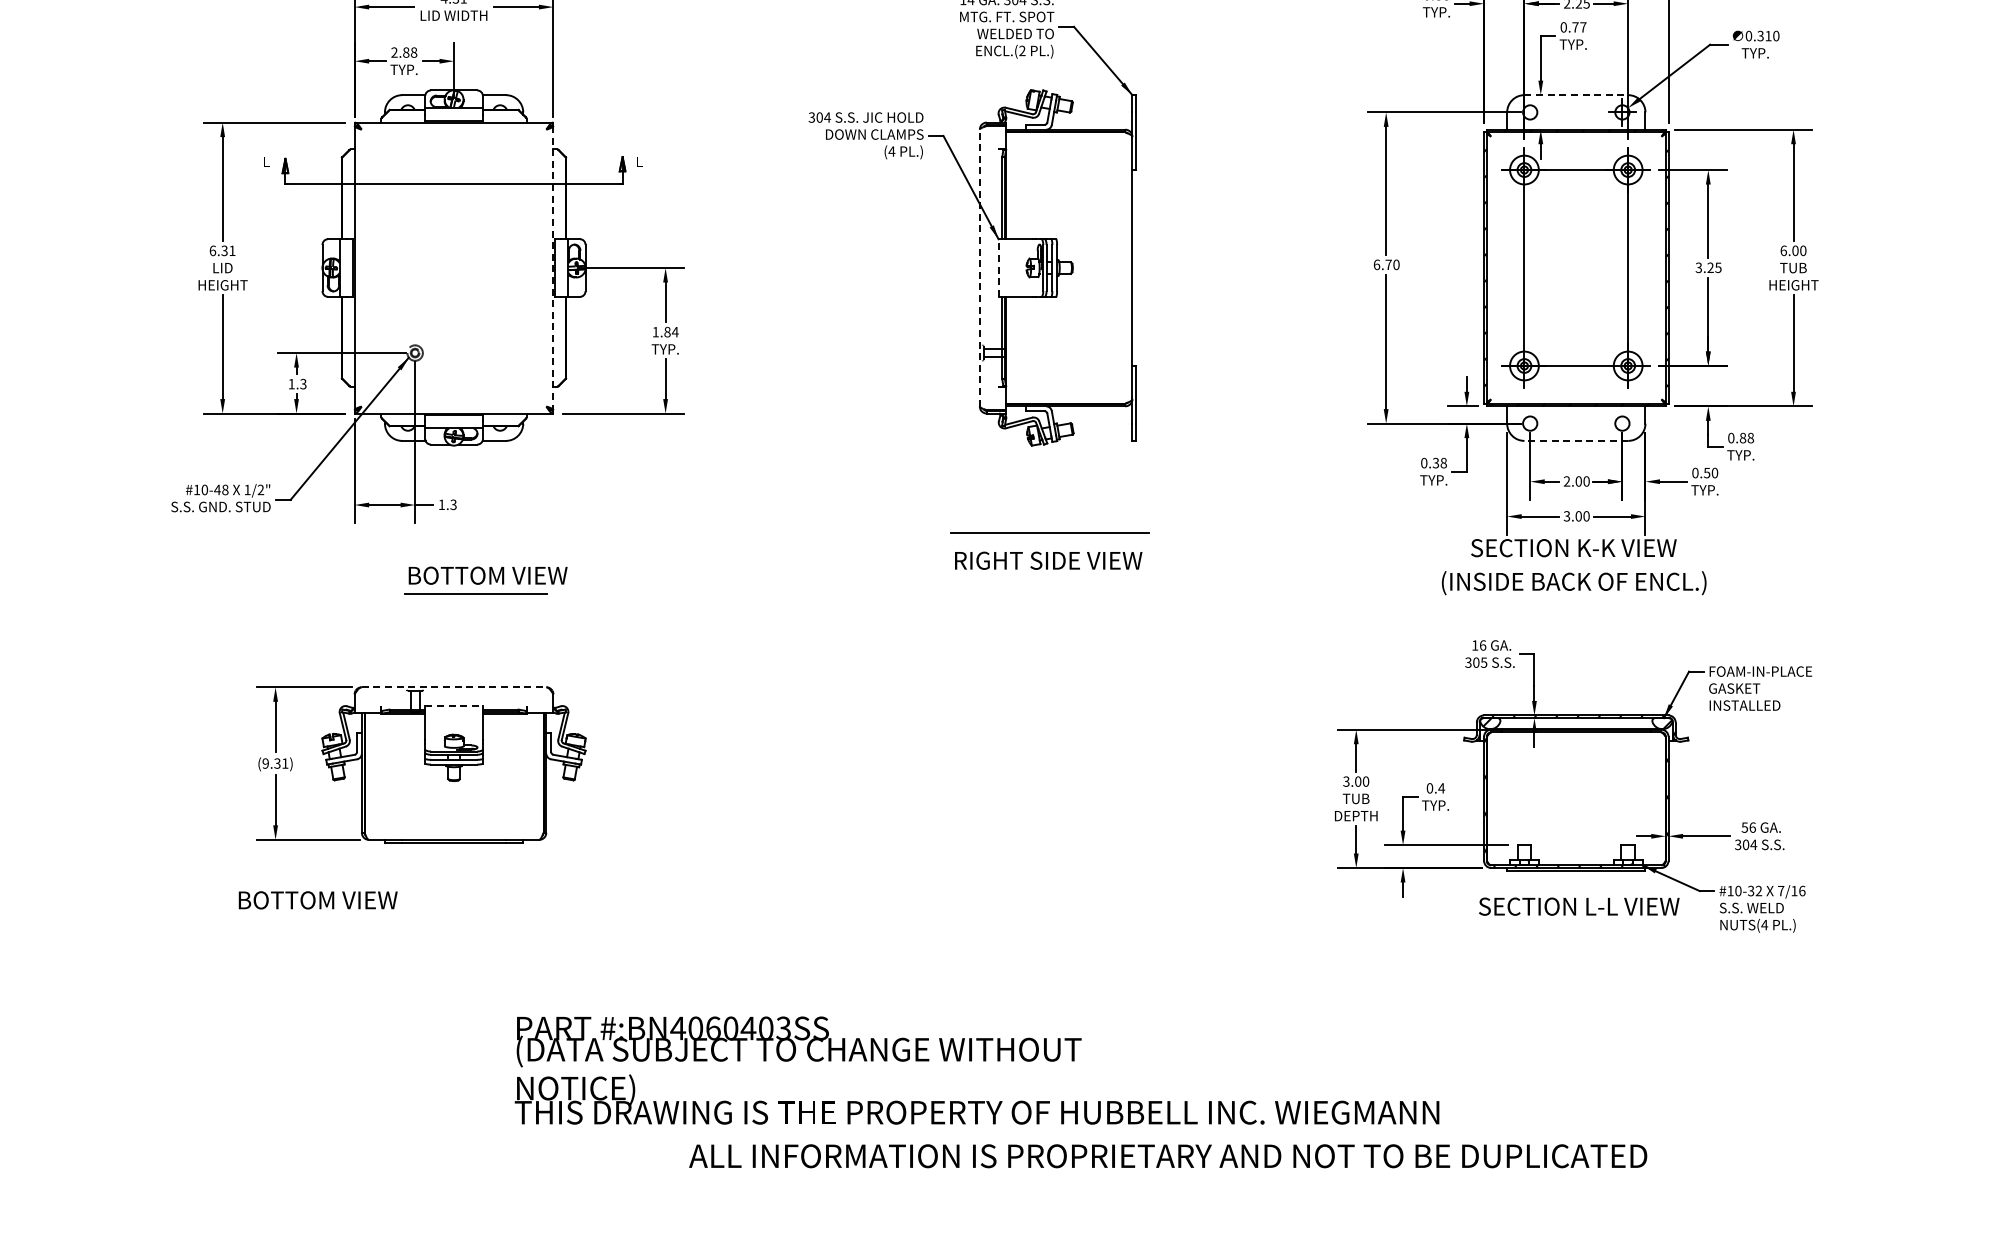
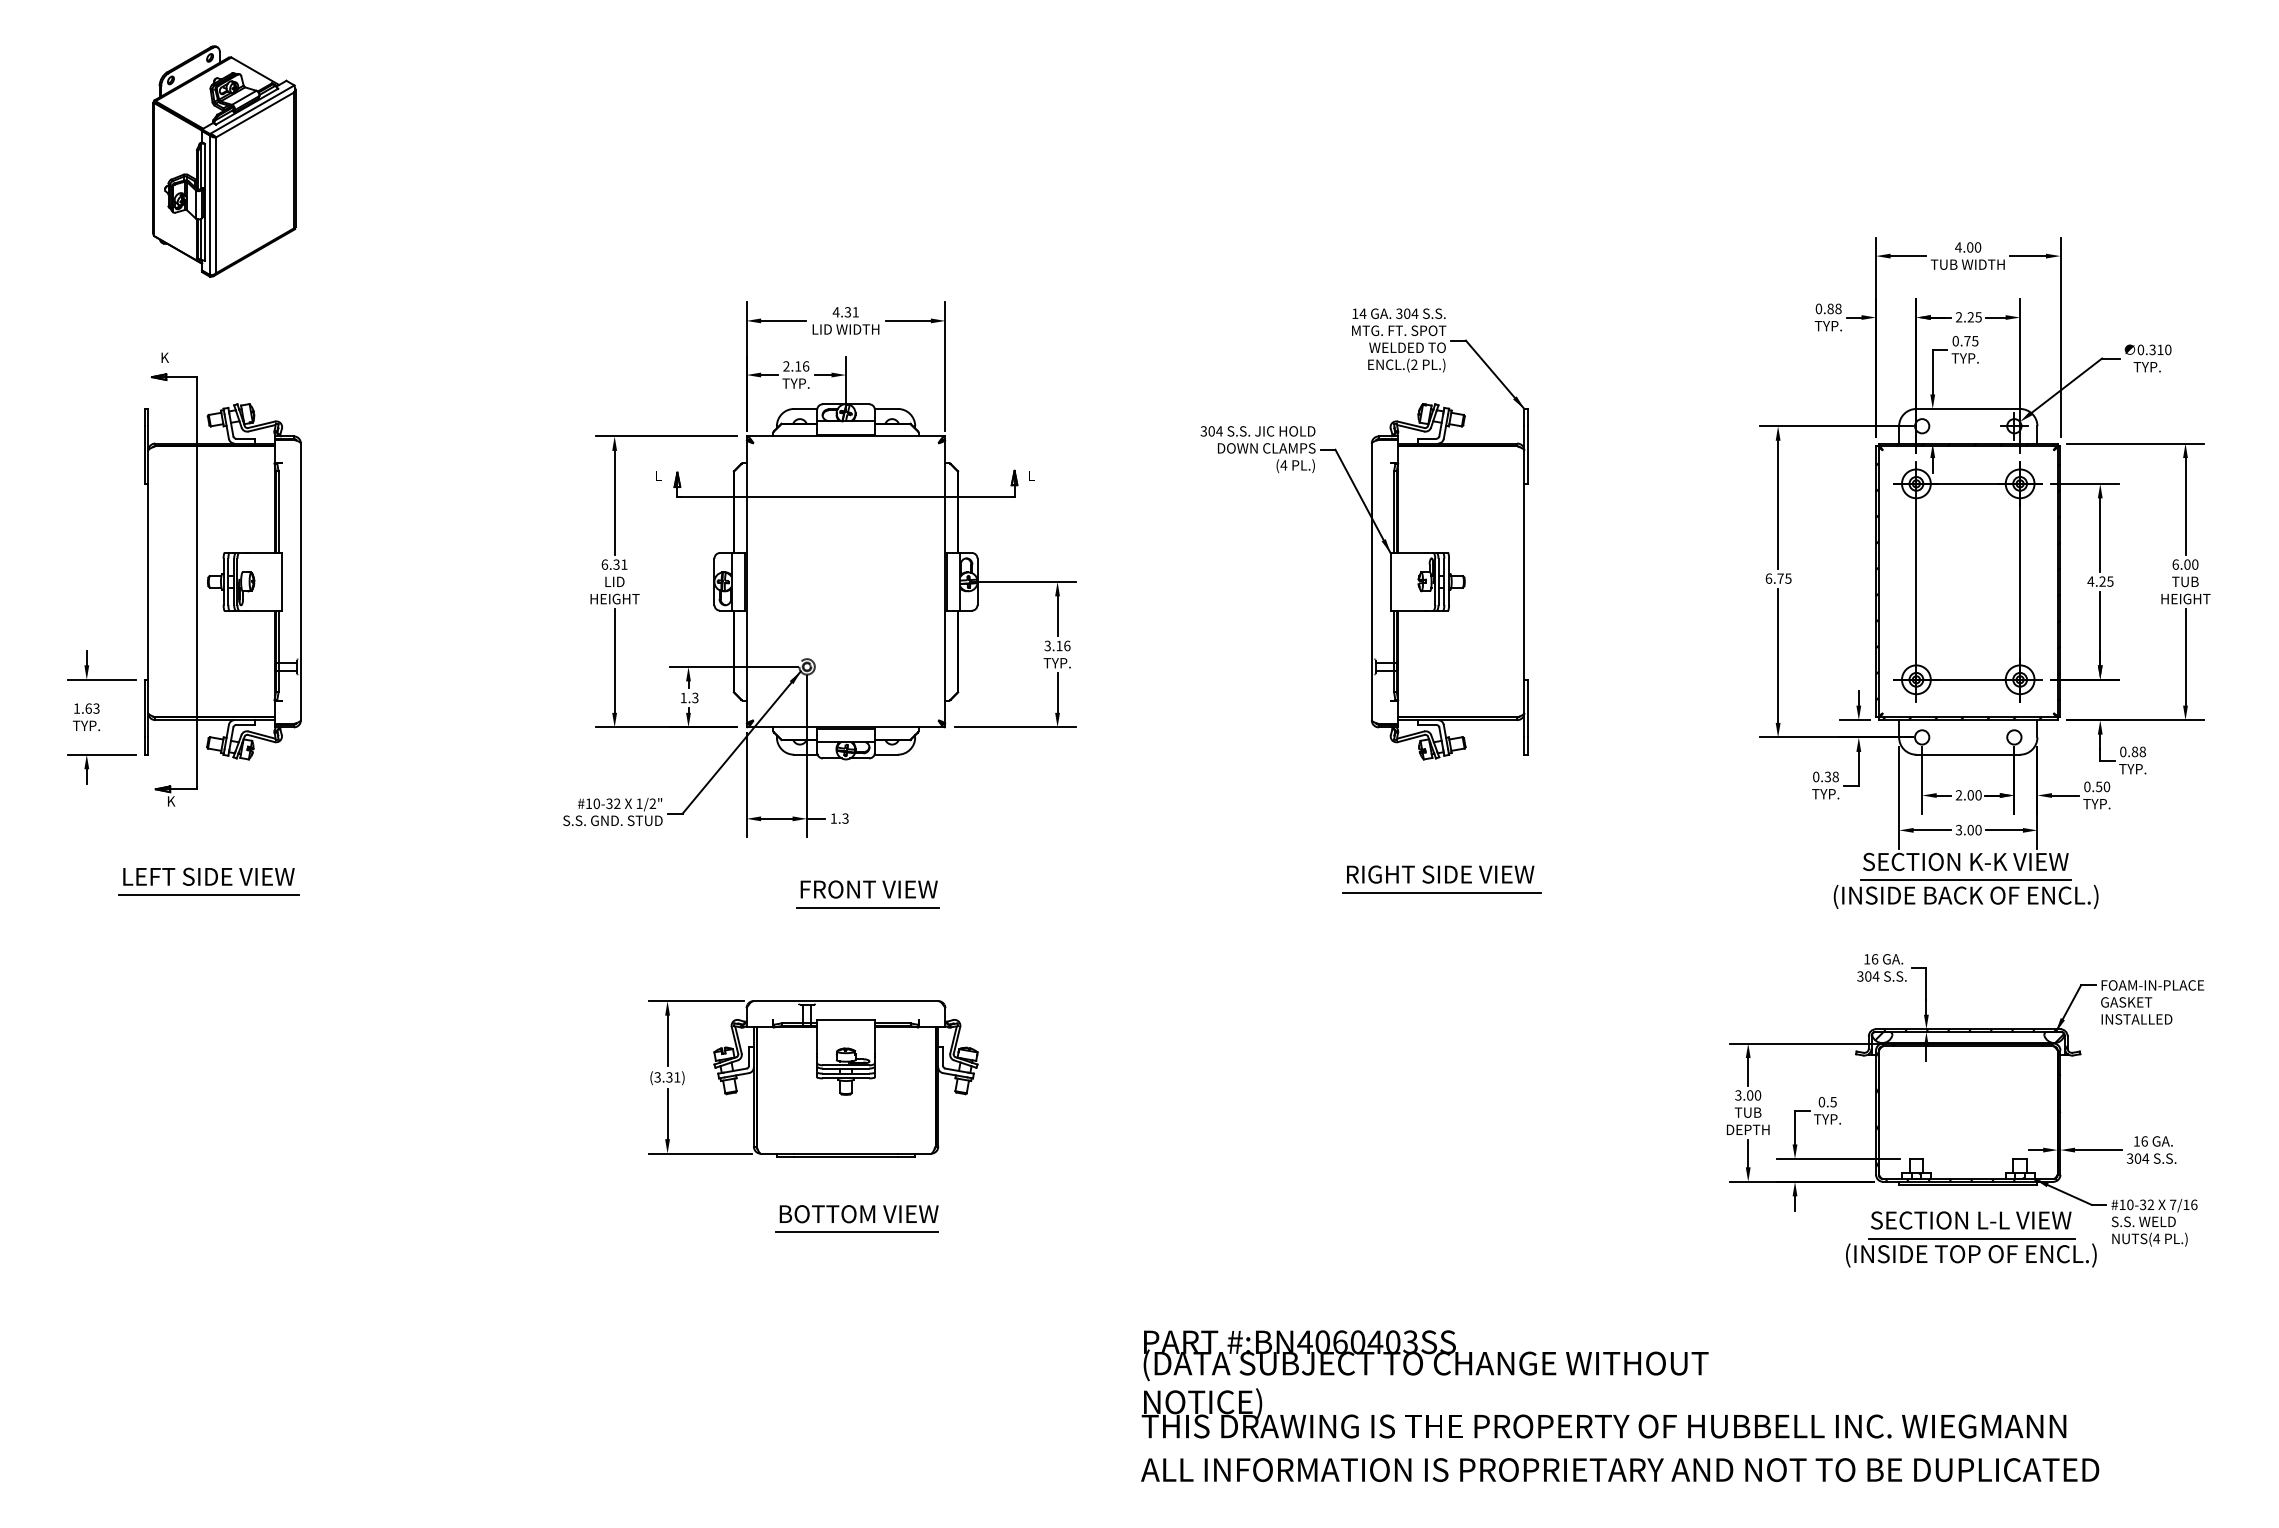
text: (1583, 27) -> (1975, 341), 0.77 -> 0.75
text: (410, 52) -> (802, 366), 2.88 -> 2.16
line: (1576, 94) -> (1968, 408), dashed -> solid
text: (1396, 264) -> (1788, 578), 6.70 -> 6.75
line: (979, 267) -> (1371, 581), dashed -> solid
line: (998, 267) -> (1390, 581), dashed -> solid
text: (1698, 267) -> (2090, 581), 3.25 -> 4.25
line: (553, 268) -> (945, 582), dashed -> solid
text: (665, 331) -> (1057, 645), 1.84 -> 3.16
line: (1576, 440) -> (1968, 754), dashed -> solid
text: (221, 489) -> (613, 803), #10-48 -> #10-32
line: (1049, 532) -> (1441, 892), moved
line: (1573, 565) -> (1965, 879), added
text: (489, 575) -> (881, 889), BOTTOM VIEW -> FRONT VIEW
text: (1483, 662) -> (1875, 976), 305 -> 304
line: (454, 687) -> (846, 1001), dashed -> solid
line: (454, 706) -> (846, 1020), dashed -> solid
text: (265, 763) -> (657, 1077), (9.31) -> (3.31)
text: (1441, 788) -> (1833, 1102), 0.4 -> 0.5
text: (1744, 827) -> (2136, 1141), 56 -> 16
text: (317, 900) -> (858, 1214), moved
line: (464, 918) -> (856, 1232), added
part: (1579, 938) -> (1971, 1252), added
text: (976, 1070) -> (1603, 1384), moved
text: (1168, 1155) -> (1620, 1469), moved

